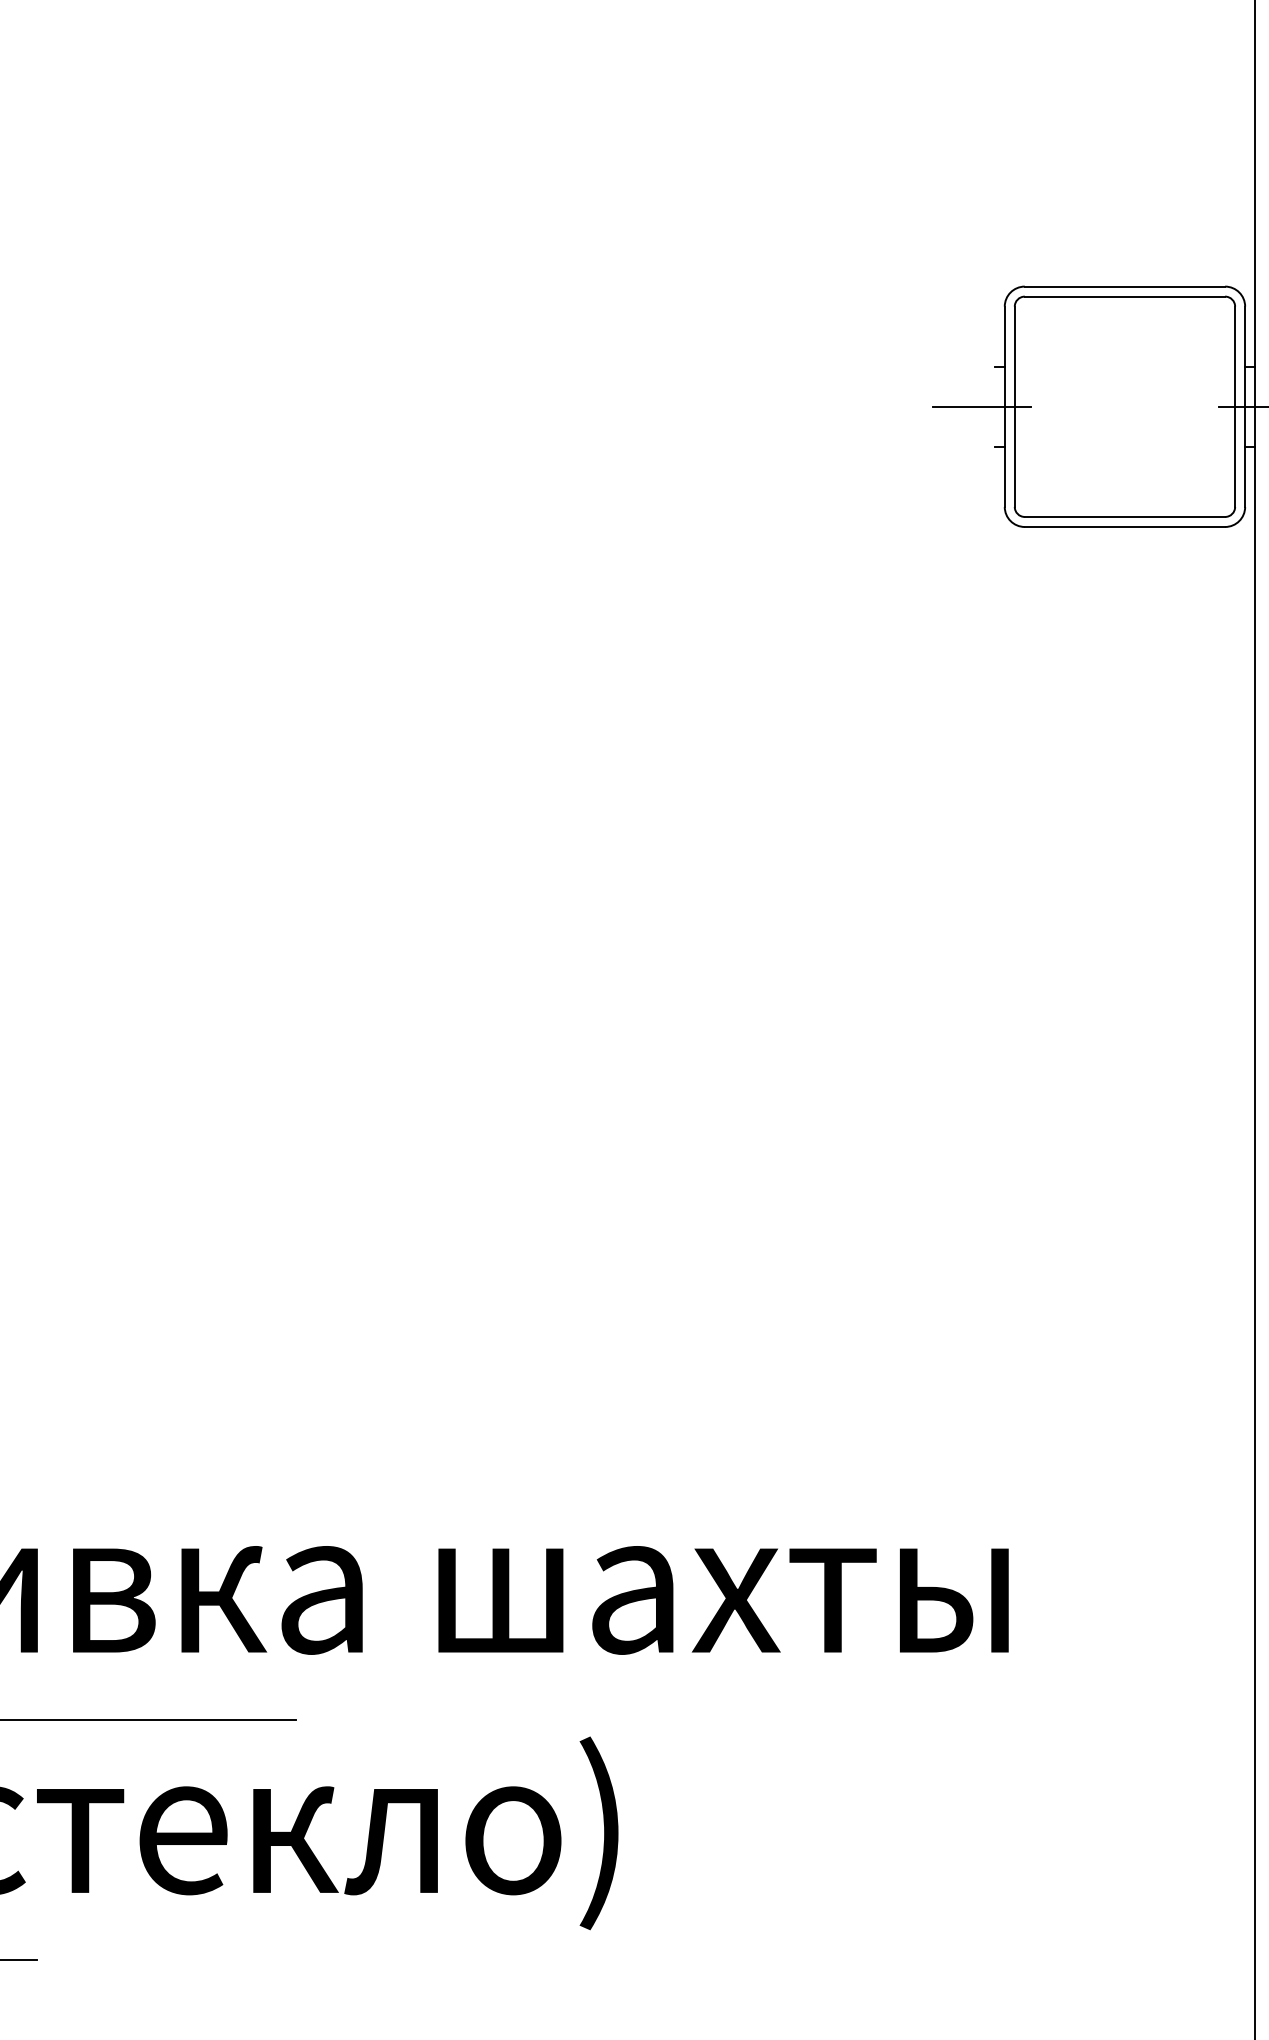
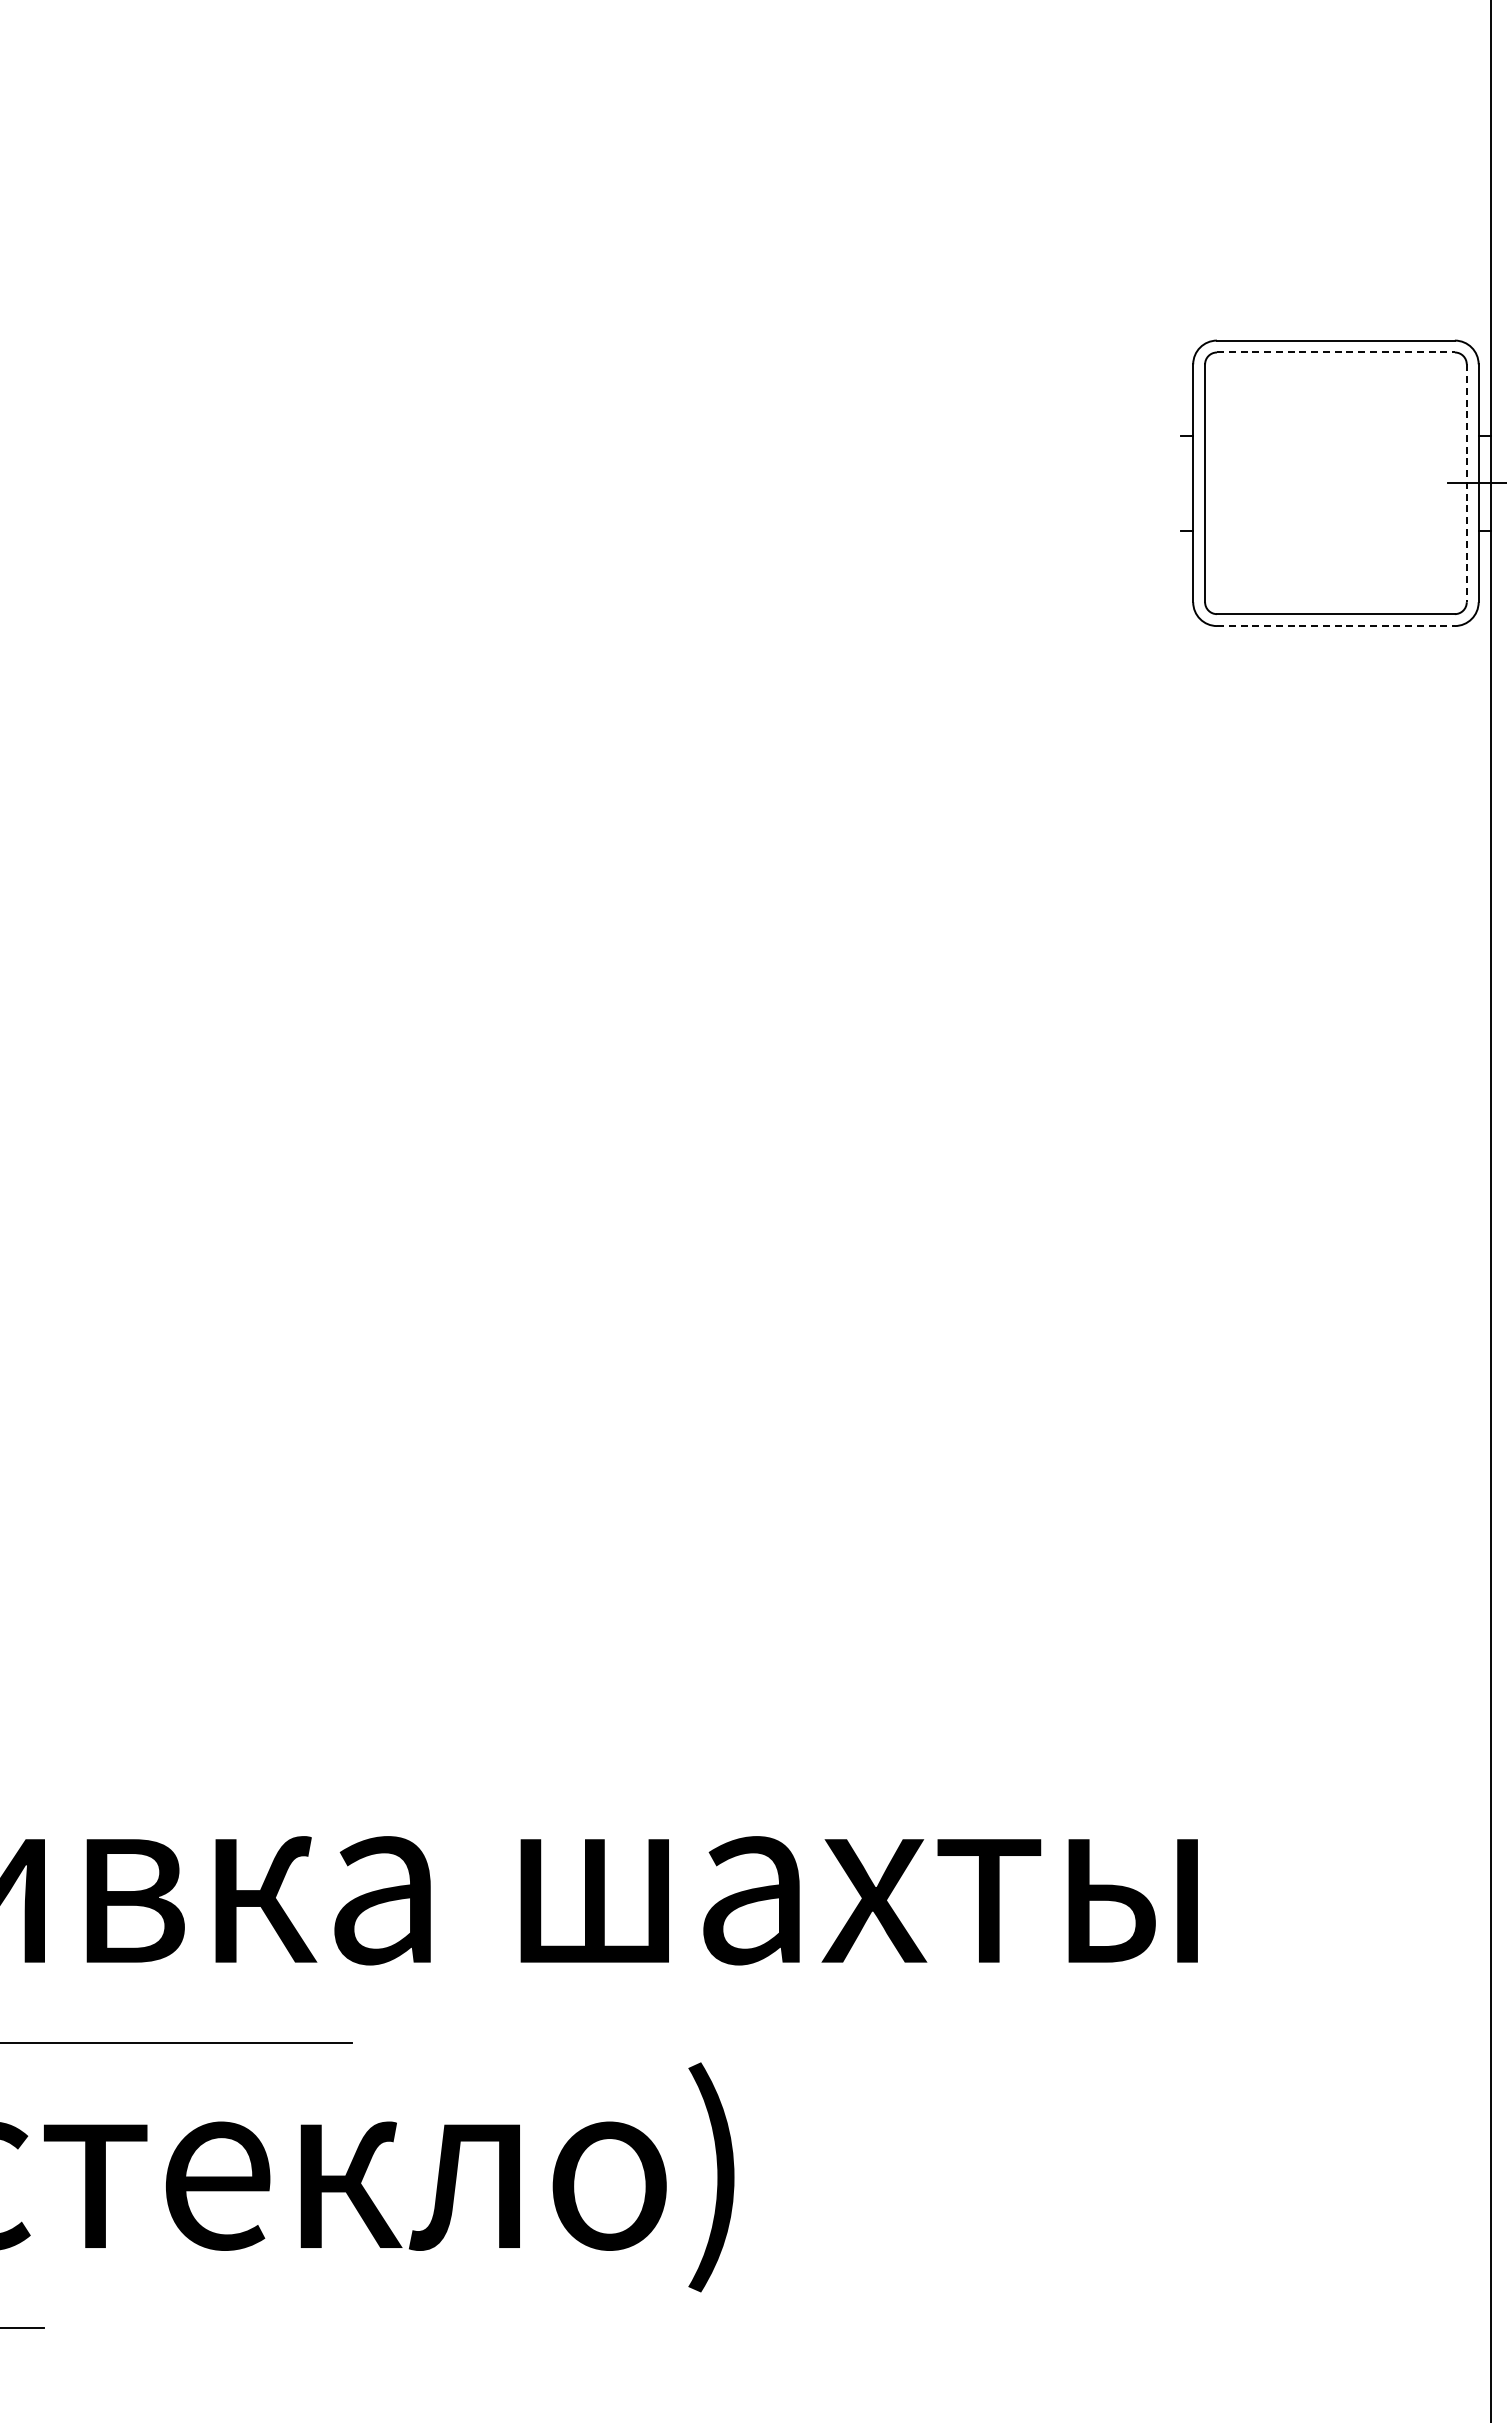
line: (1124, 296) -> (1335, 352), solid -> dashed
line: (981, 406) -> (1165, 483), removed
line: (1234, 406) -> (1466, 483), solid -> dashed
line: (1124, 527) -> (1335, 626), solid -> dashed

